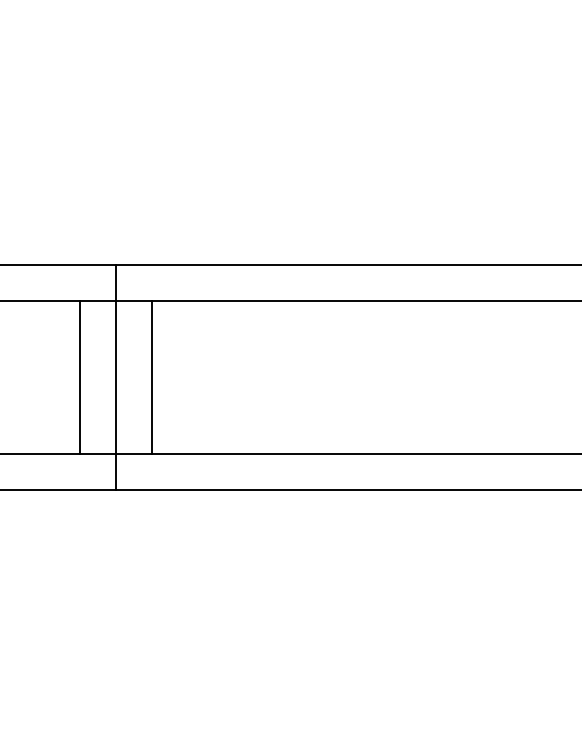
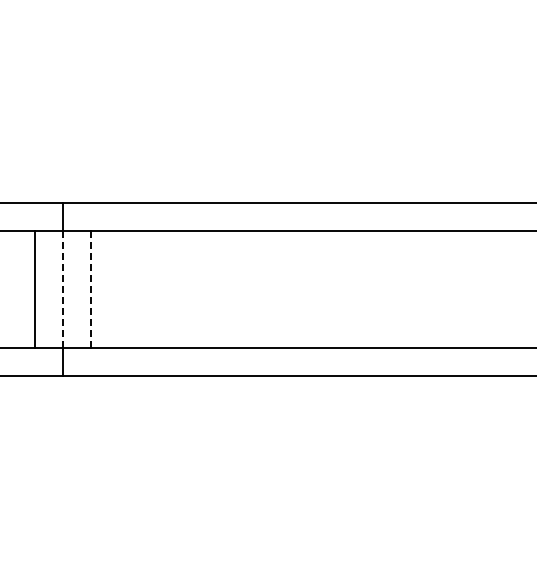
line: (116, 377) -> (63, 289), solid -> dashed
line: (151, 377) -> (90, 289), solid -> dashed

